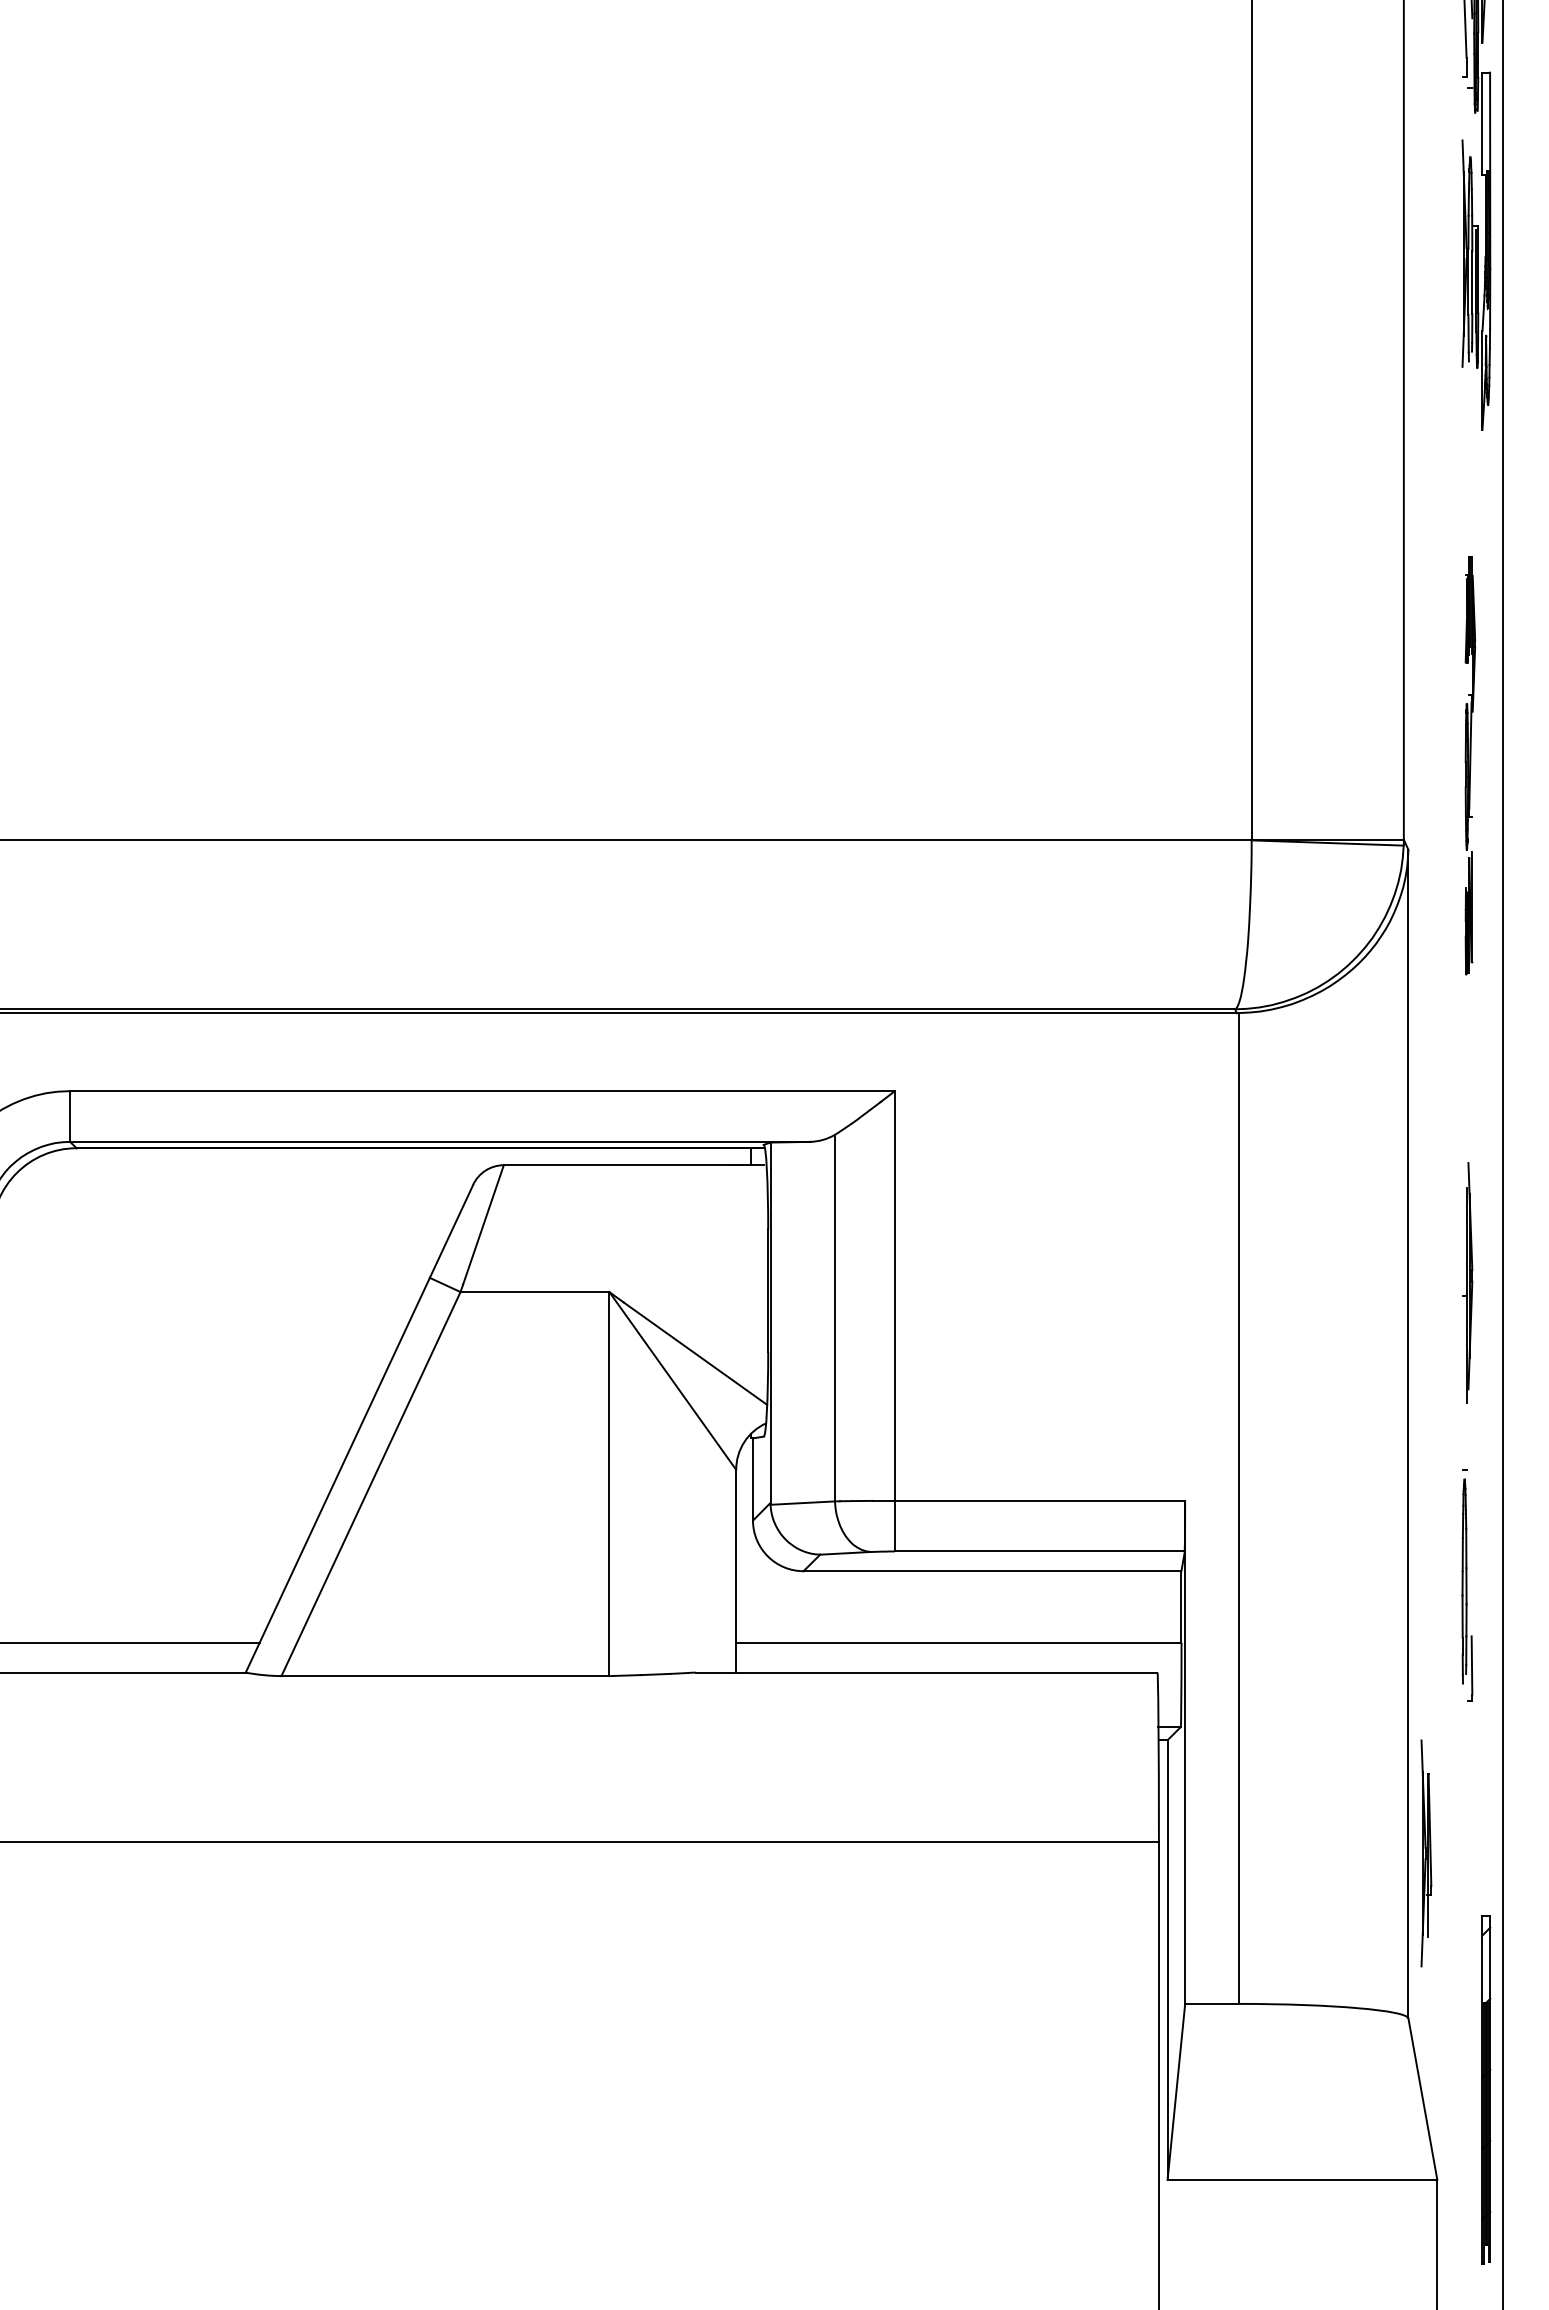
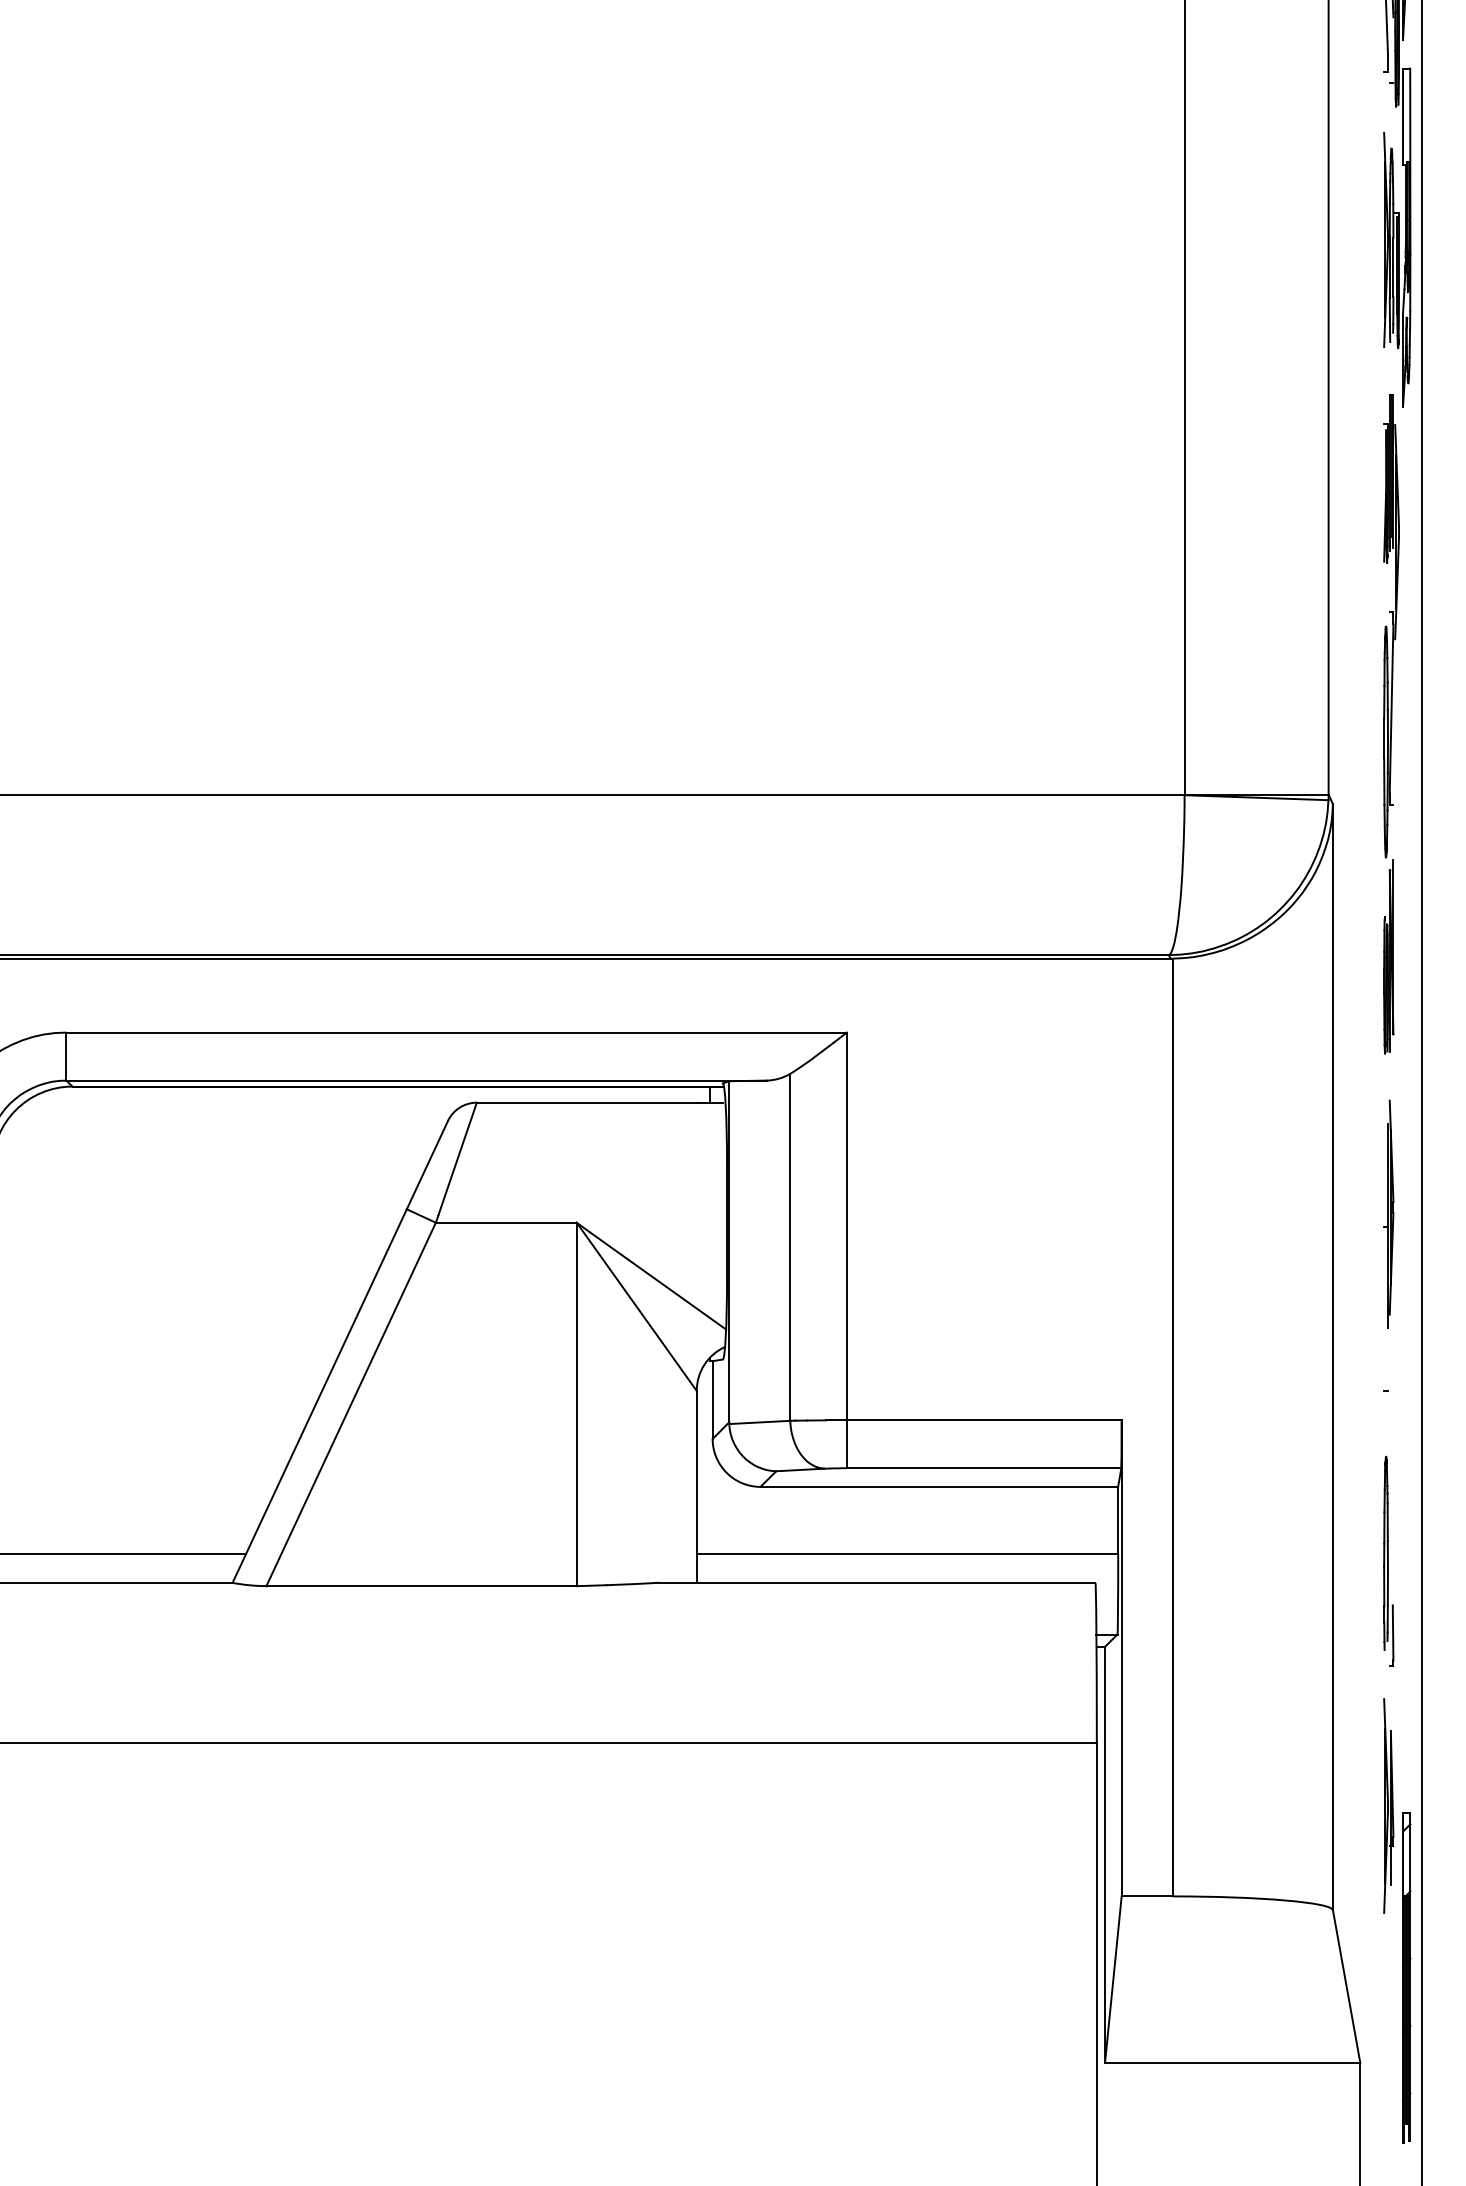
part: (1470, 765) -> (1391, 724), size x1.67
part: (1467, 1589) -> (1388, 1560), moved
part: (1426, 1853) -> (1388, 1806), moved

